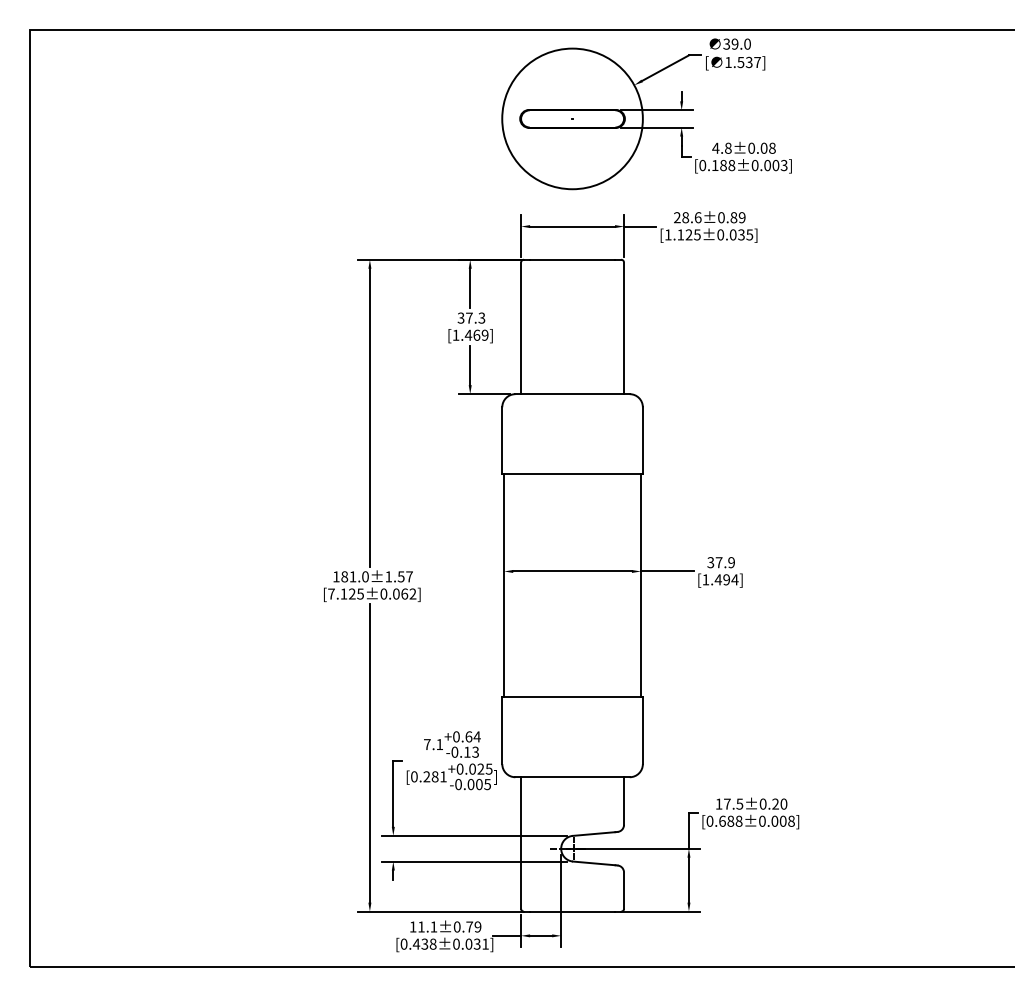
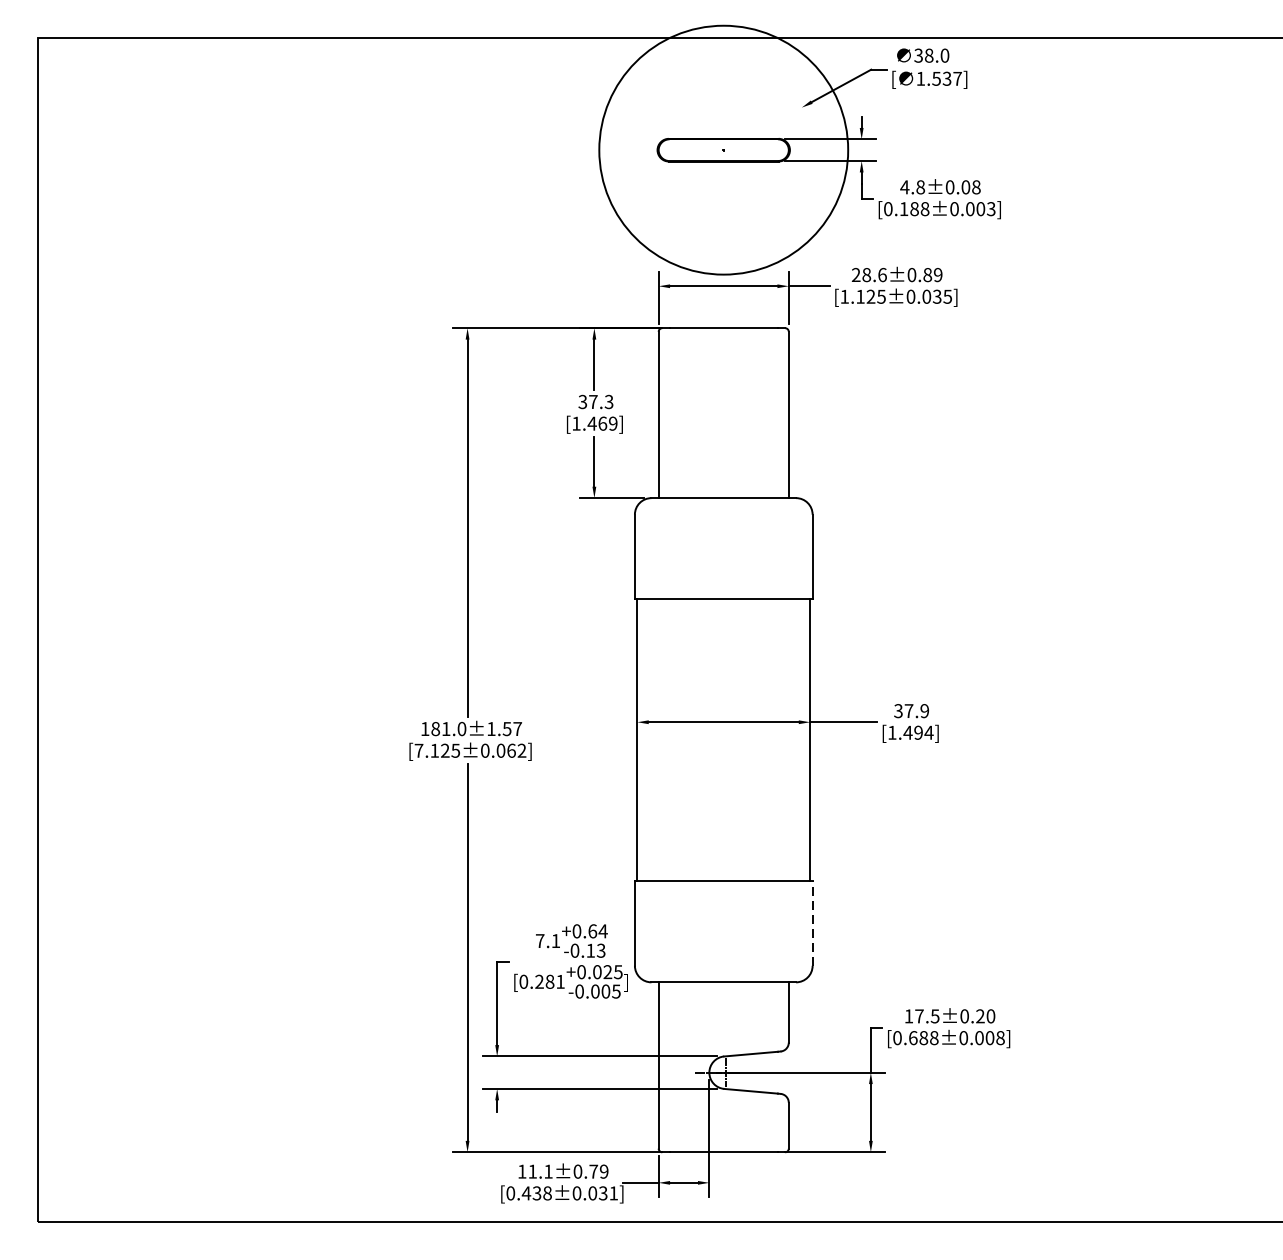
text: (734, 43) -> (928, 54), 39.0 -> 38.0
circle: (572, 118) -> (723, 149), size x1.4
line: (642, 730) -> (812, 923), solid -> dashed

